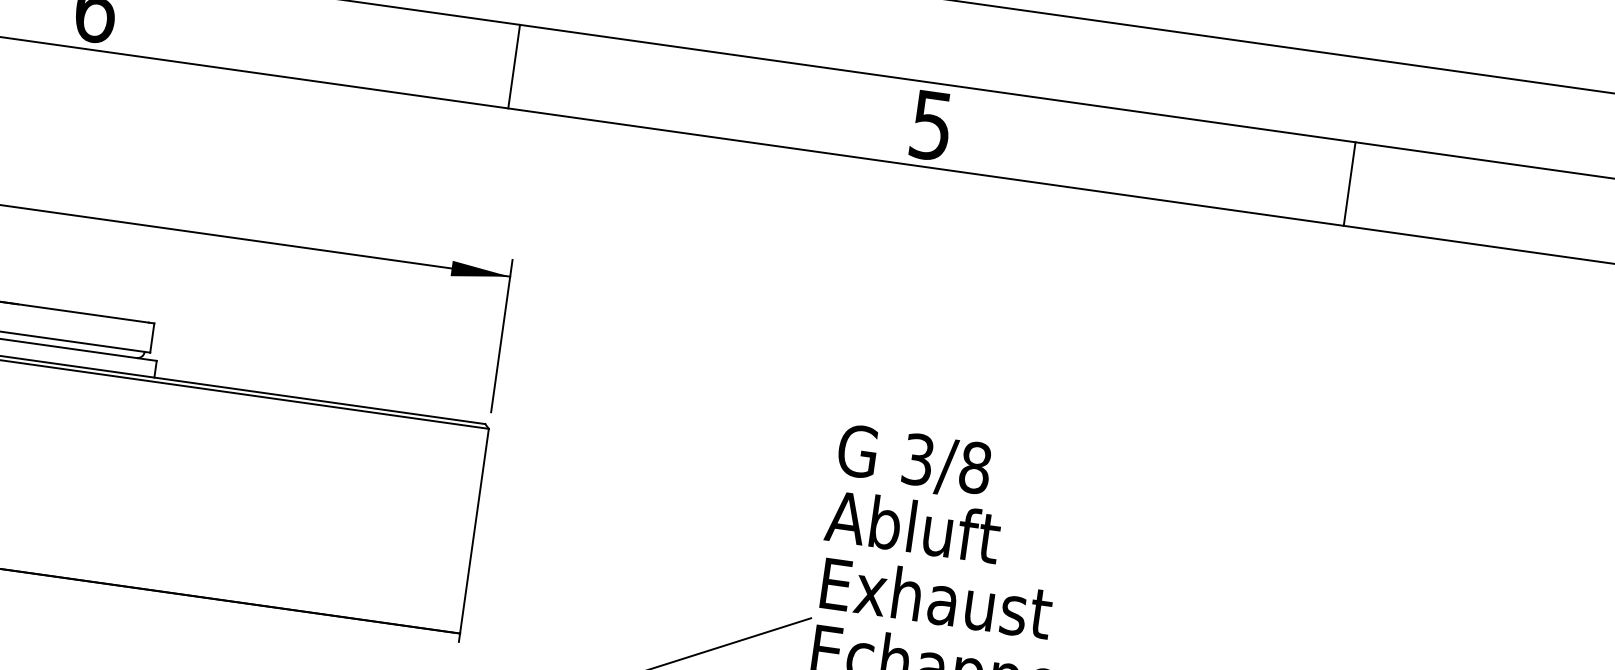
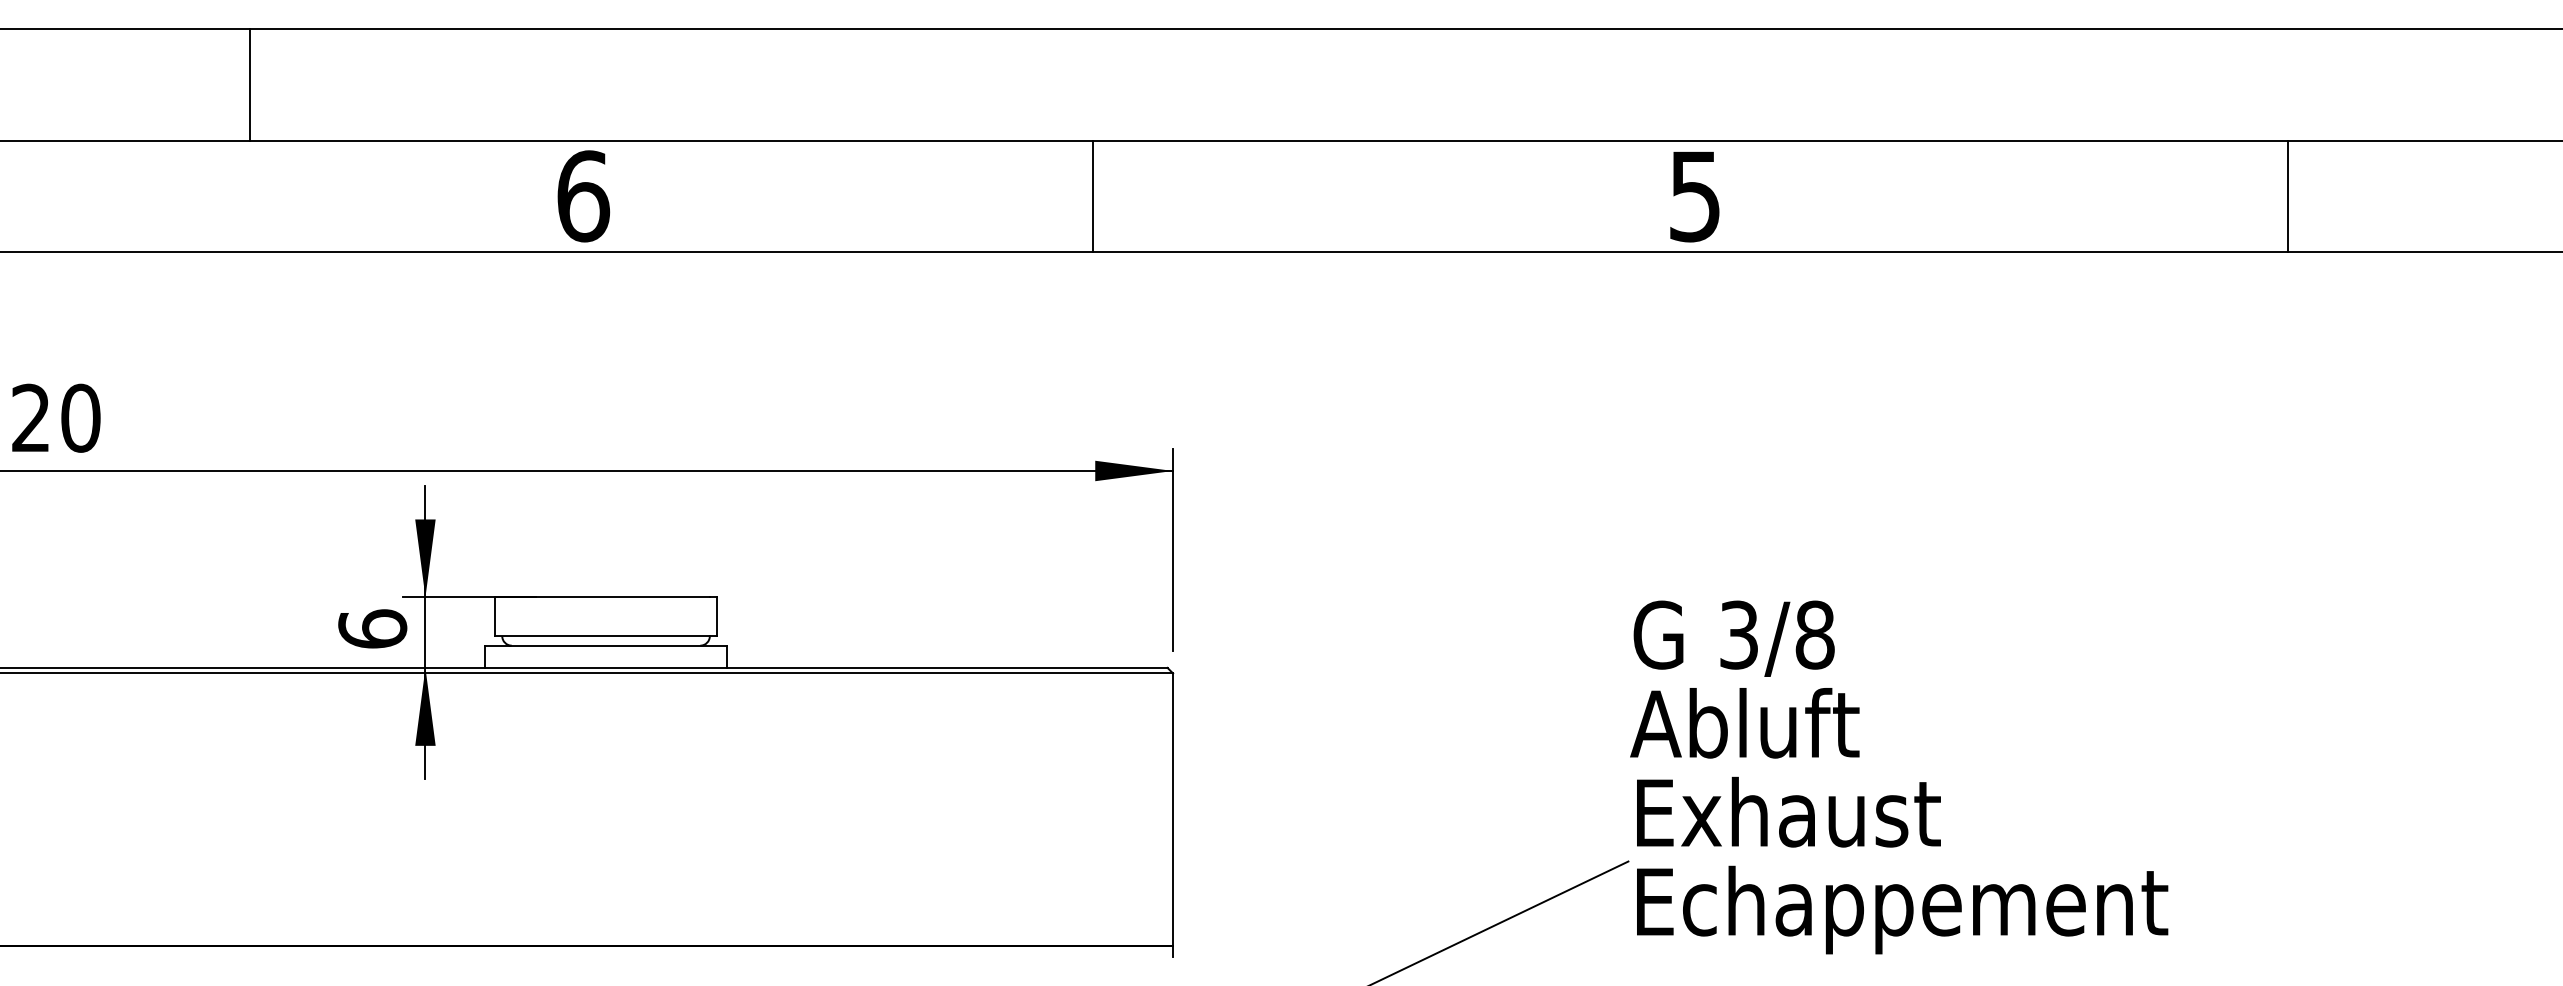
line: (514, 66) -> (1092, 195), moved
line: (1349, 183) -> (2287, 195), moved

